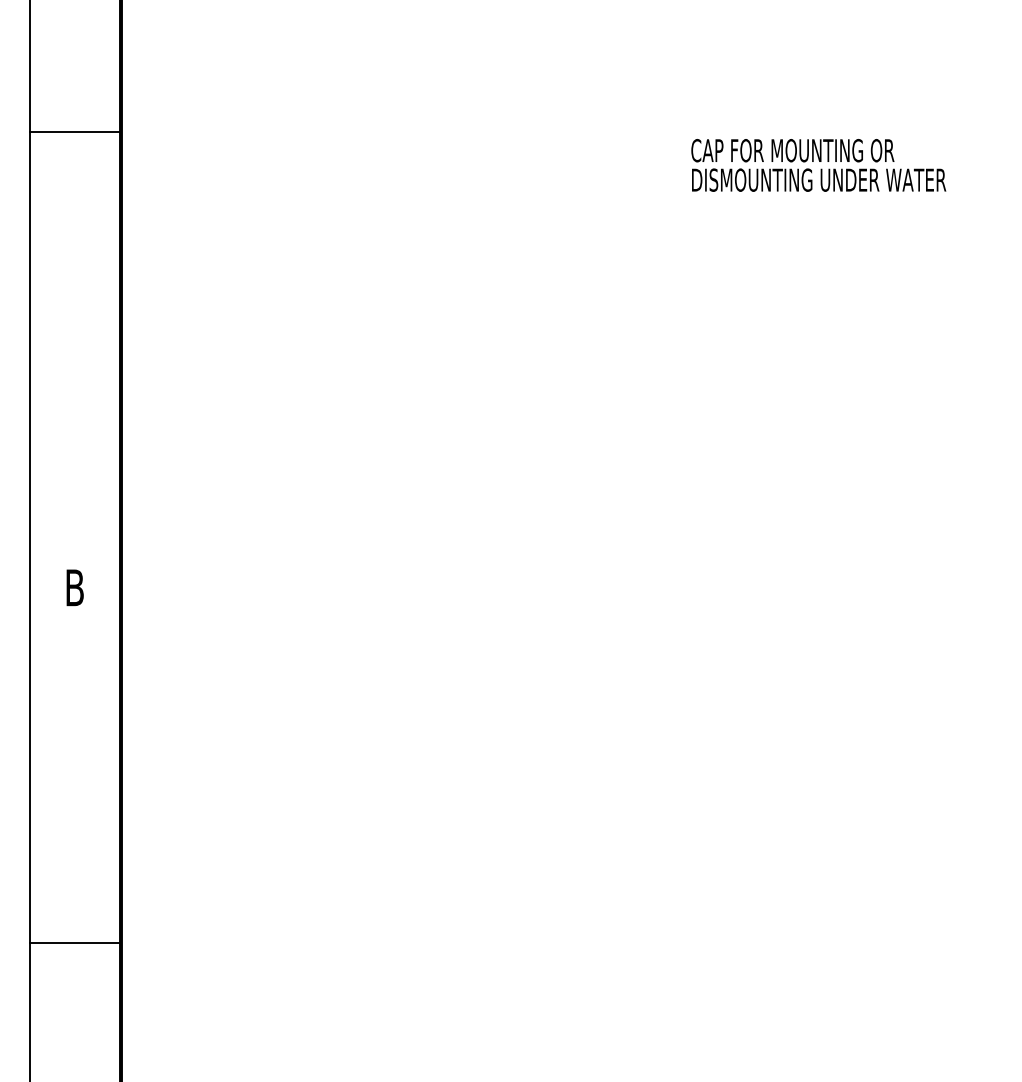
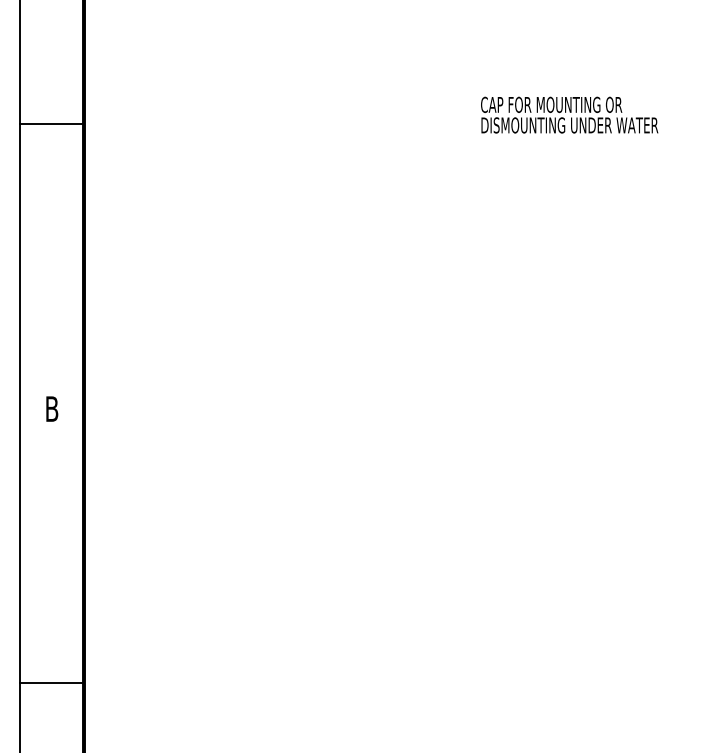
line: (74, 132) -> (51, 124), moved
line: (74, 943) -> (51, 683), moved

